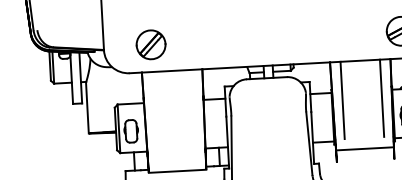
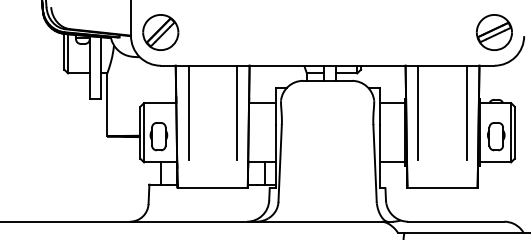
part: (150, 44) -> (160, 32), moved
line: (193, 108) -> (236, 112), added
line: (154, 110) -> (188, 112), added
line: (365, 148) -> (442, 188), moved

